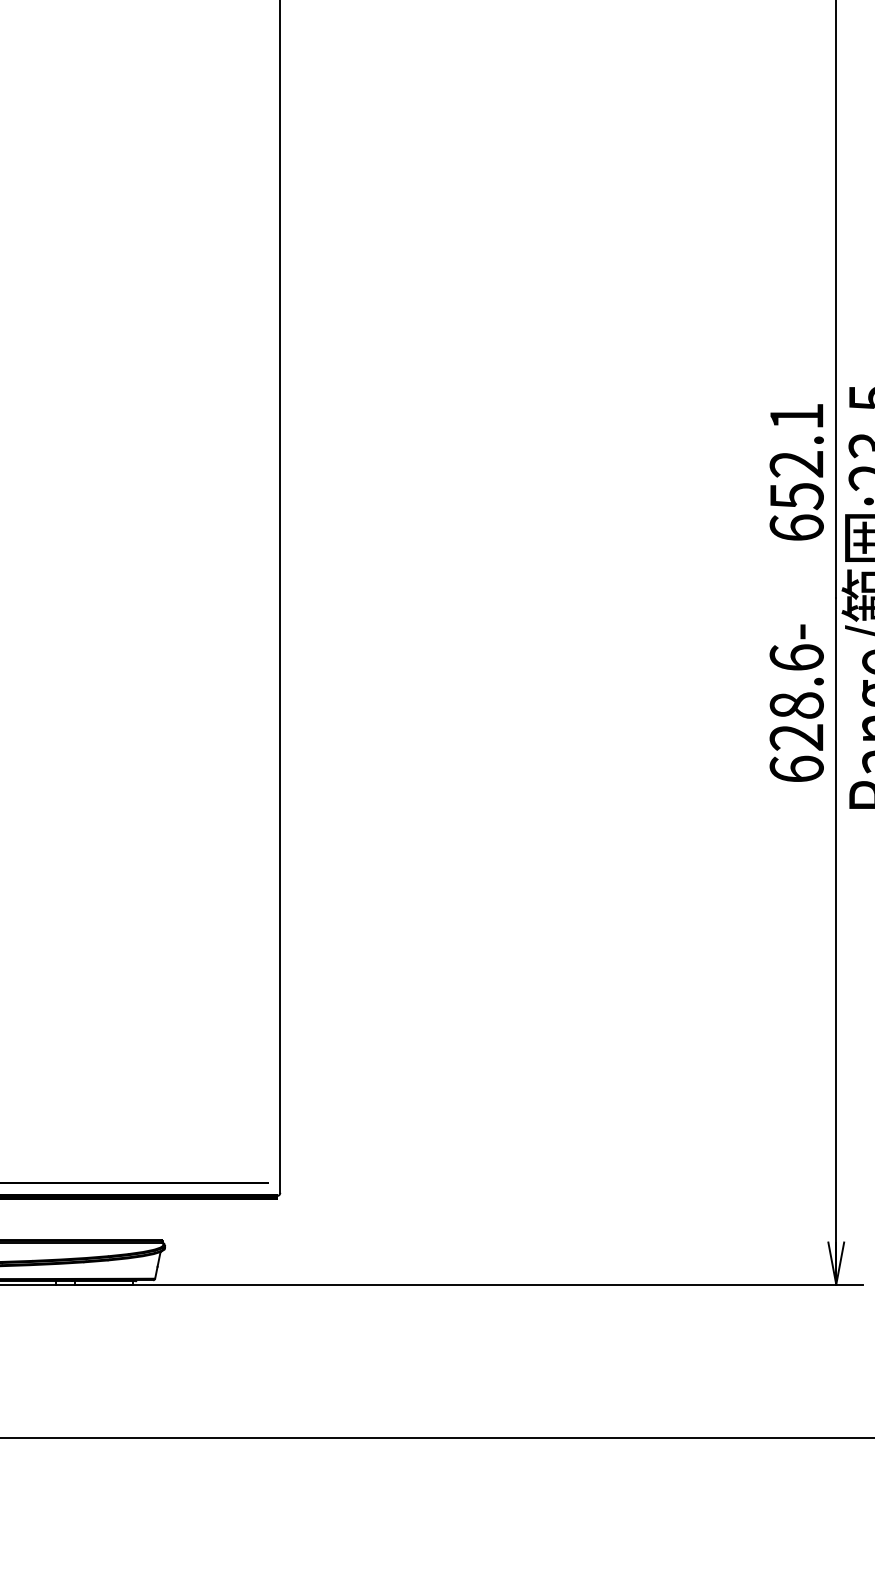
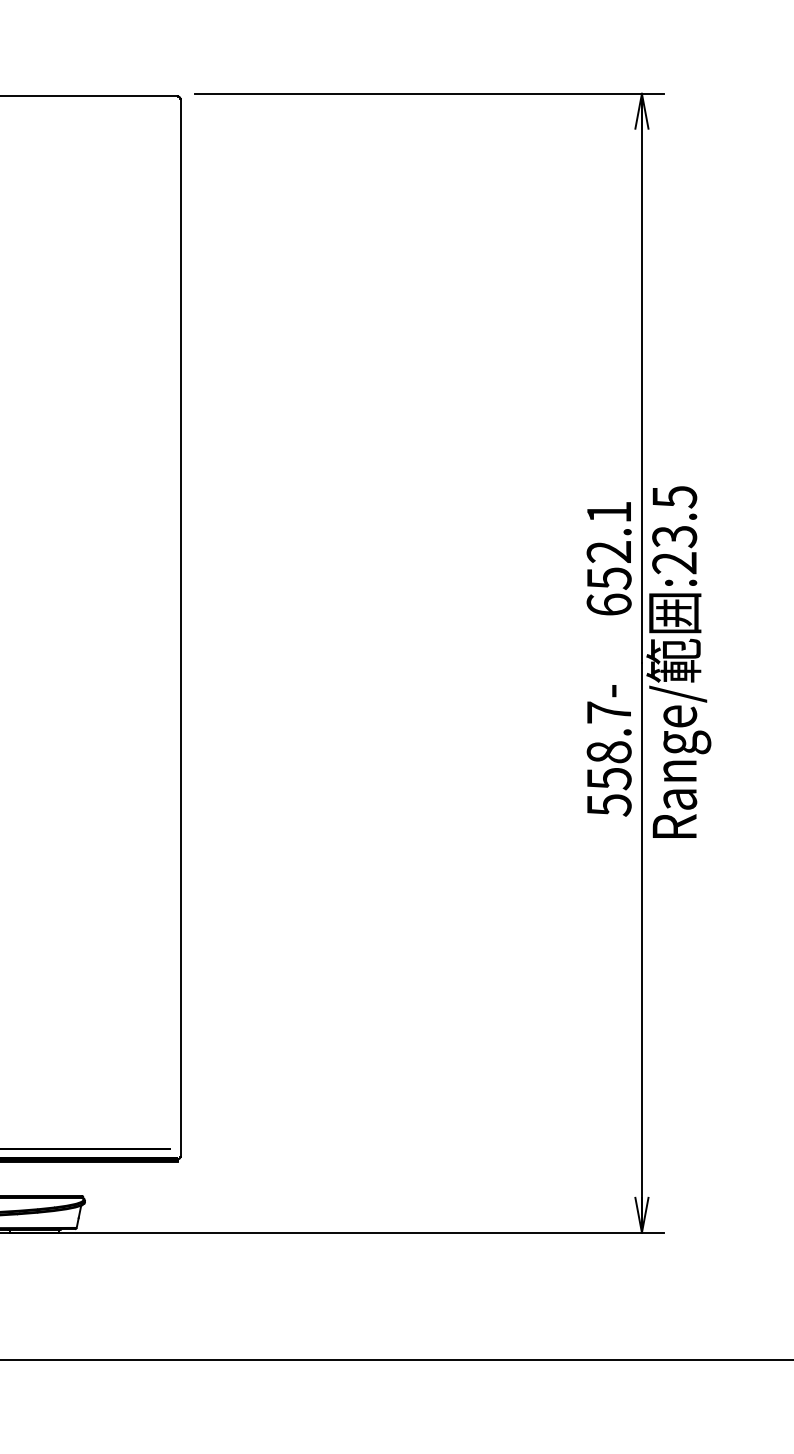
text: (795, 713) -> (608, 758), 628.6- -> 558.7-

